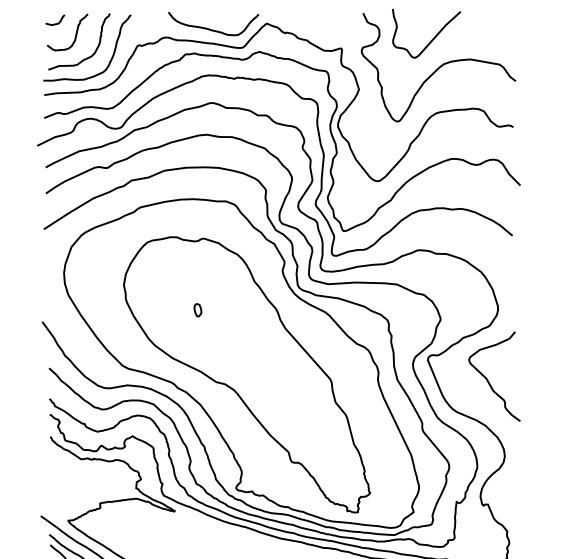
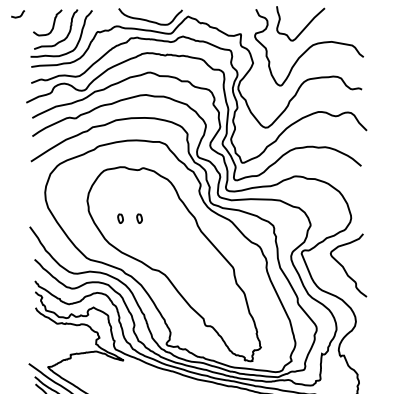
curve: (57, 22) -> (19, 15), moved
part: (170, 309) -> (120, 218), added

